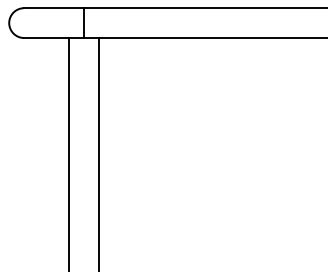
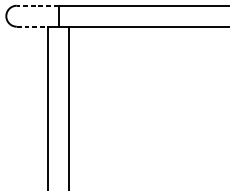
line: (53, 8) -> (37, 5), solid -> dashed
line: (47, 38) -> (33, 27), solid -> dashed

